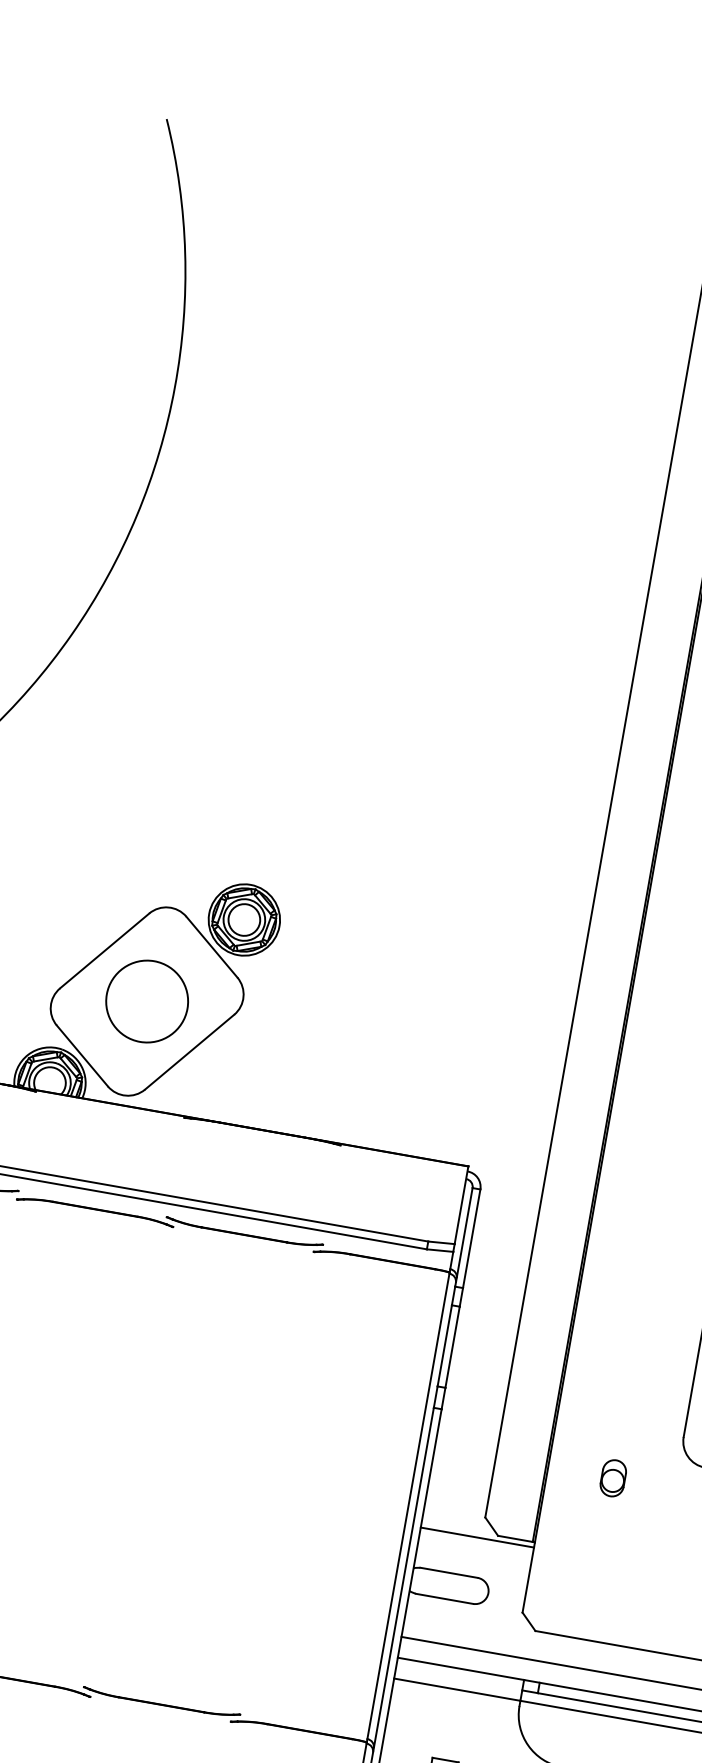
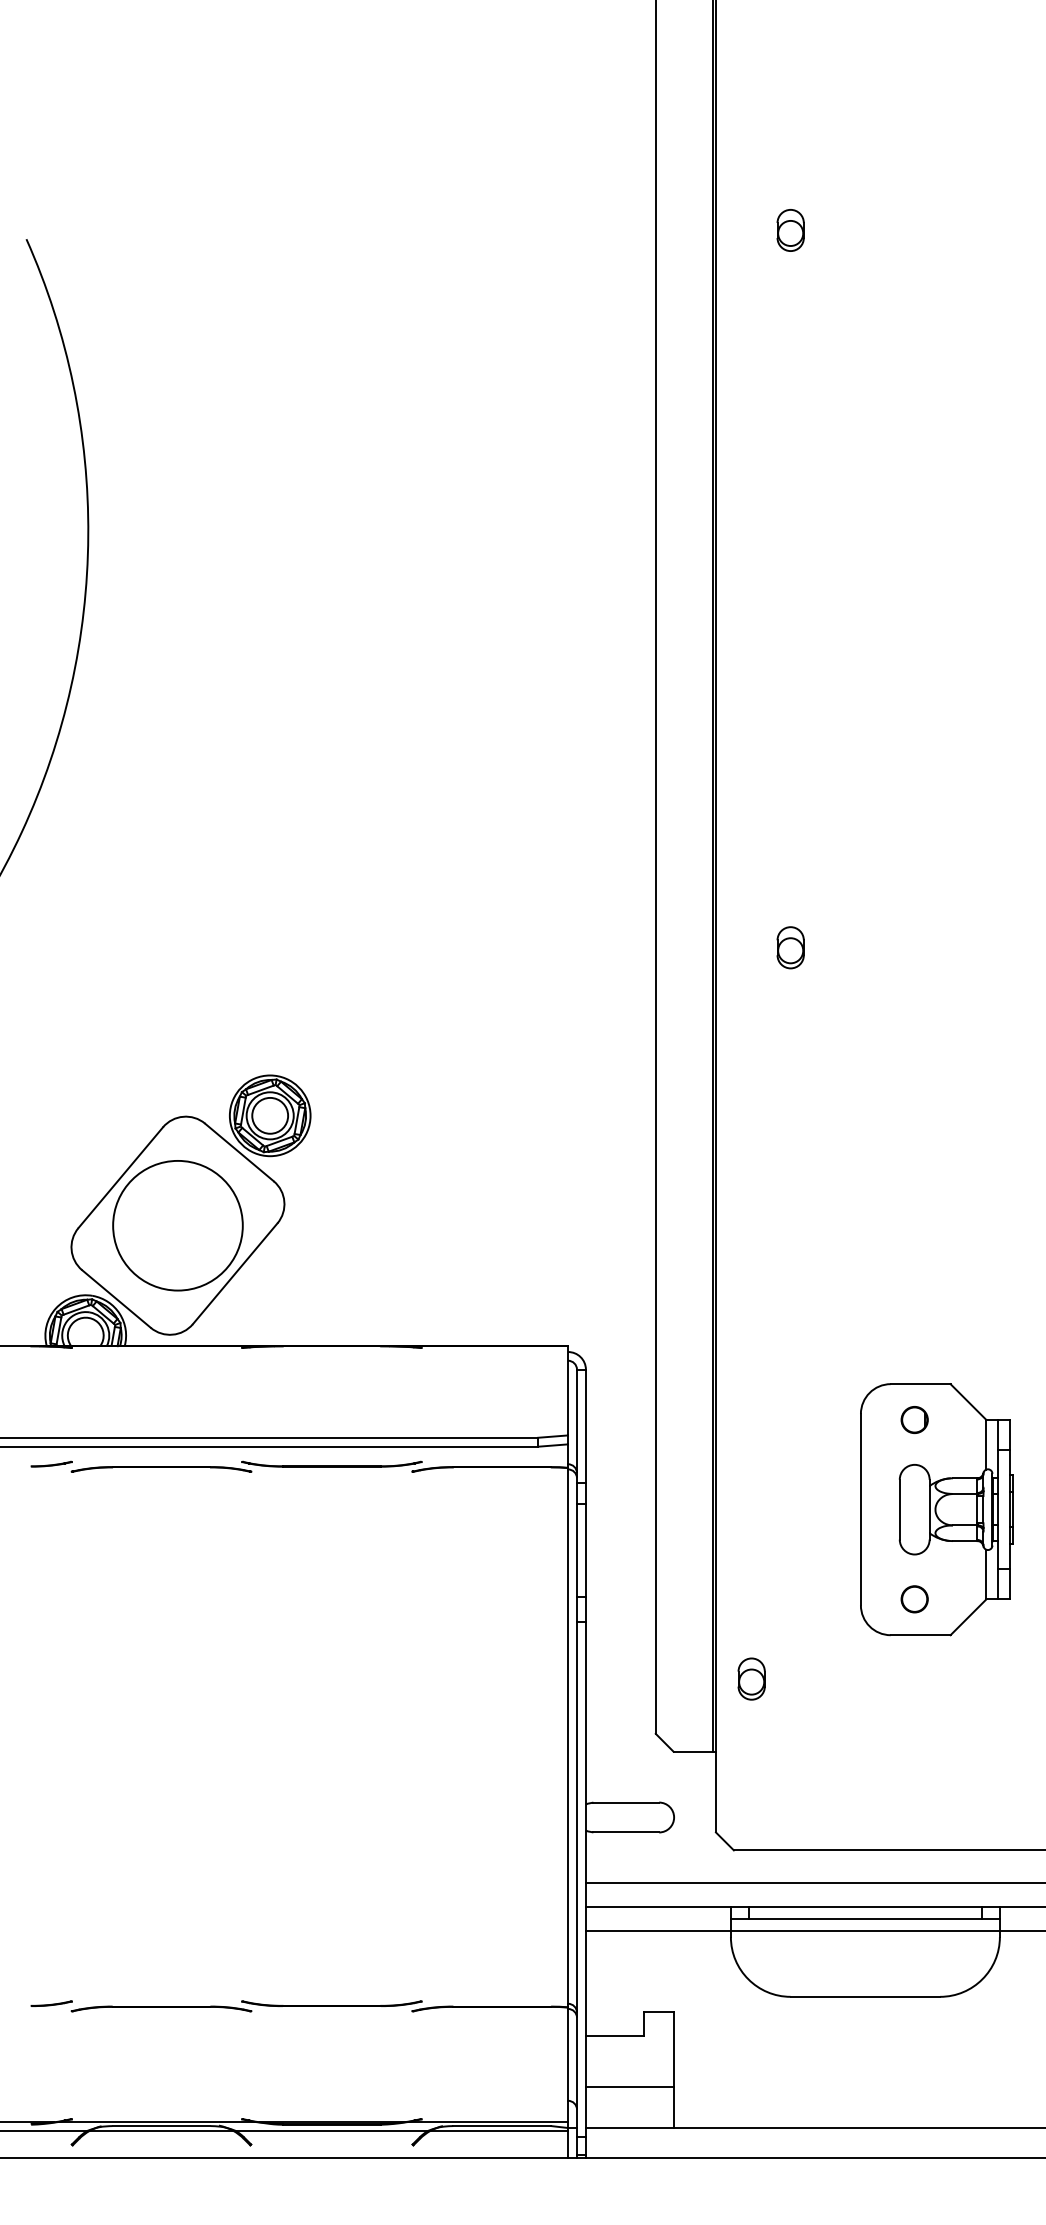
circle: (146, 1001) -> (177, 1225), size x1.4
part: (613, 1477) -> (751, 1678), moved
line: (477, 1537) -> (650, 1757), removed

